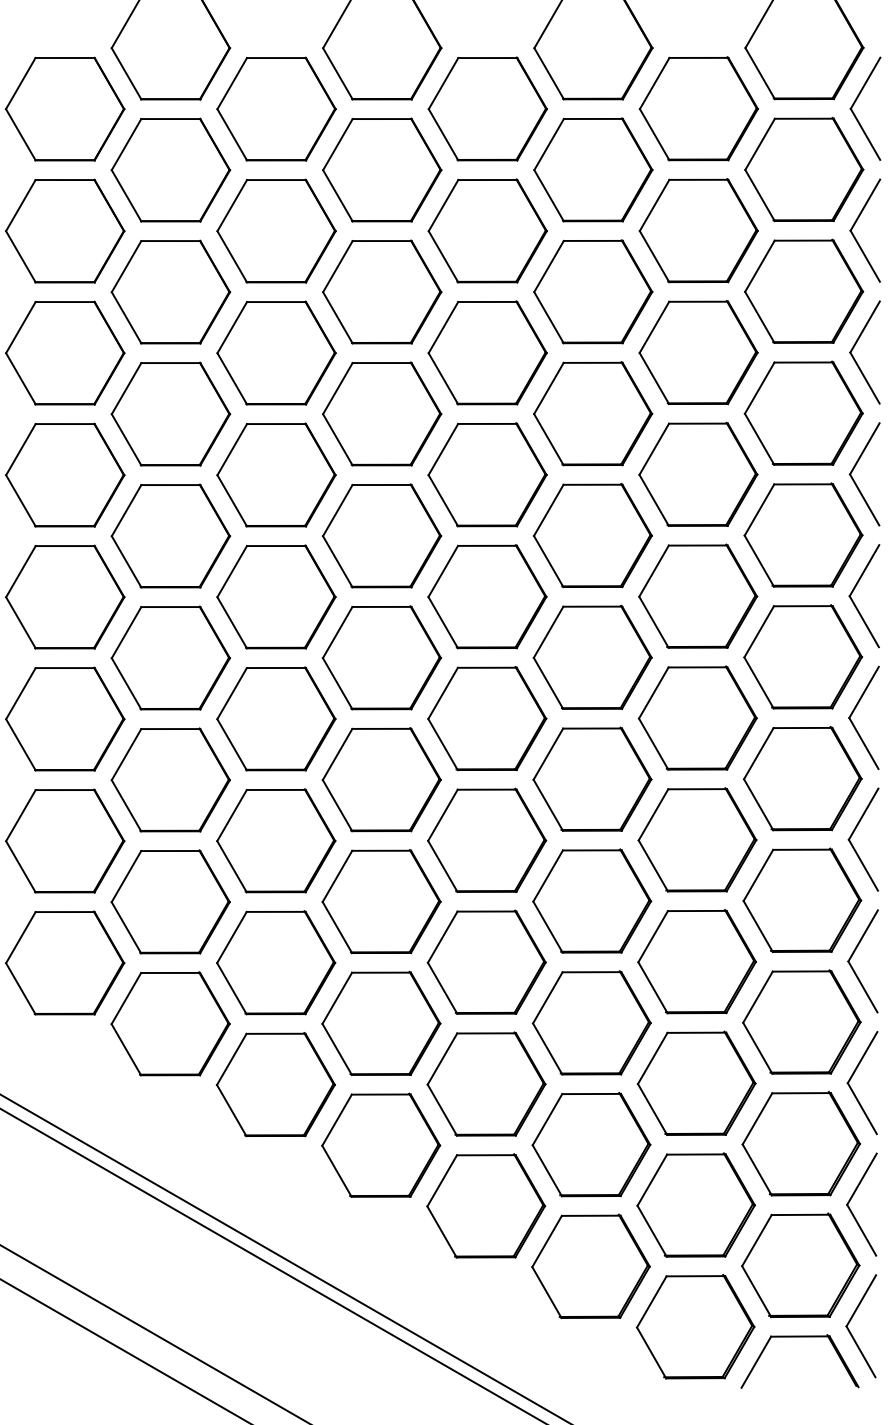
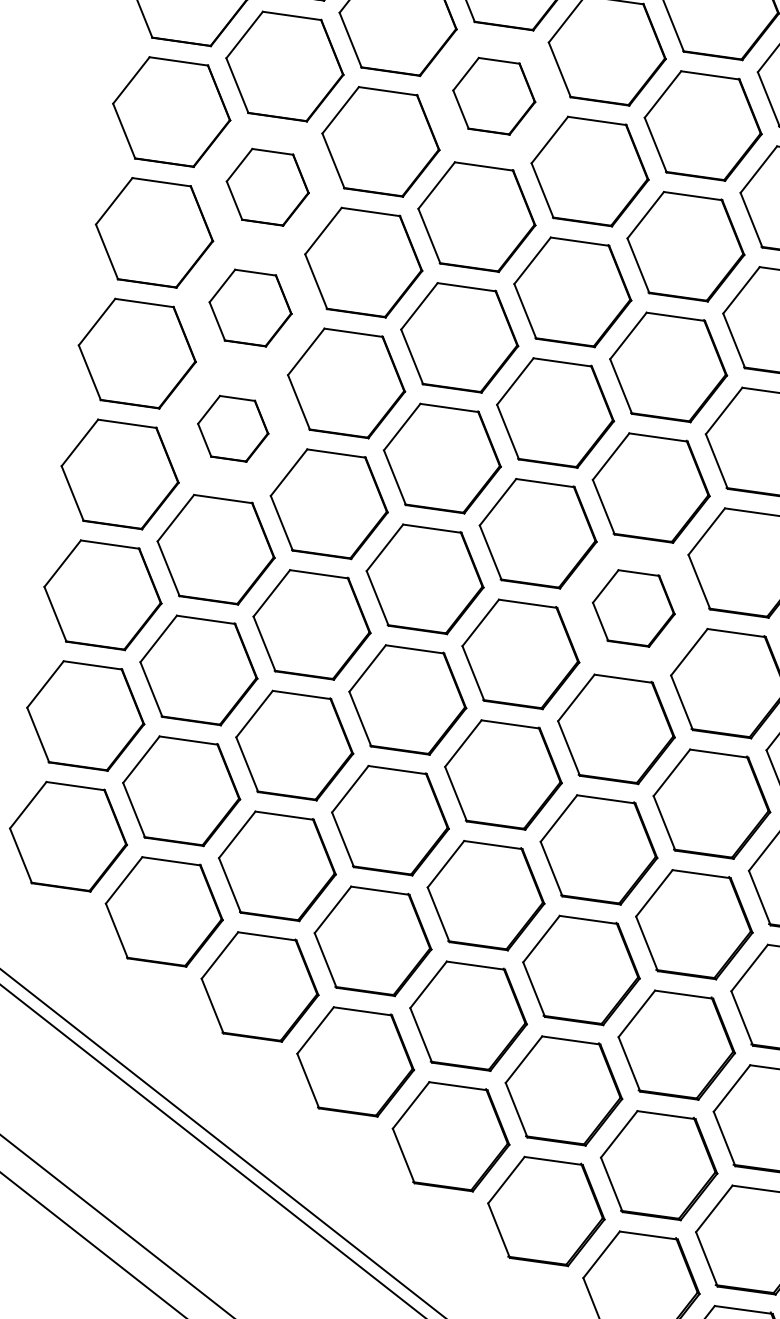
part: (382, 169) -> (494, 95), size x0.7
part: (170, 291) -> (267, 186), size x0.7
part: (170, 413) -> (250, 307), size x0.7
part: (170, 535) -> (233, 428), size x0.6
part: (592, 656) -> (633, 607), size x0.7

